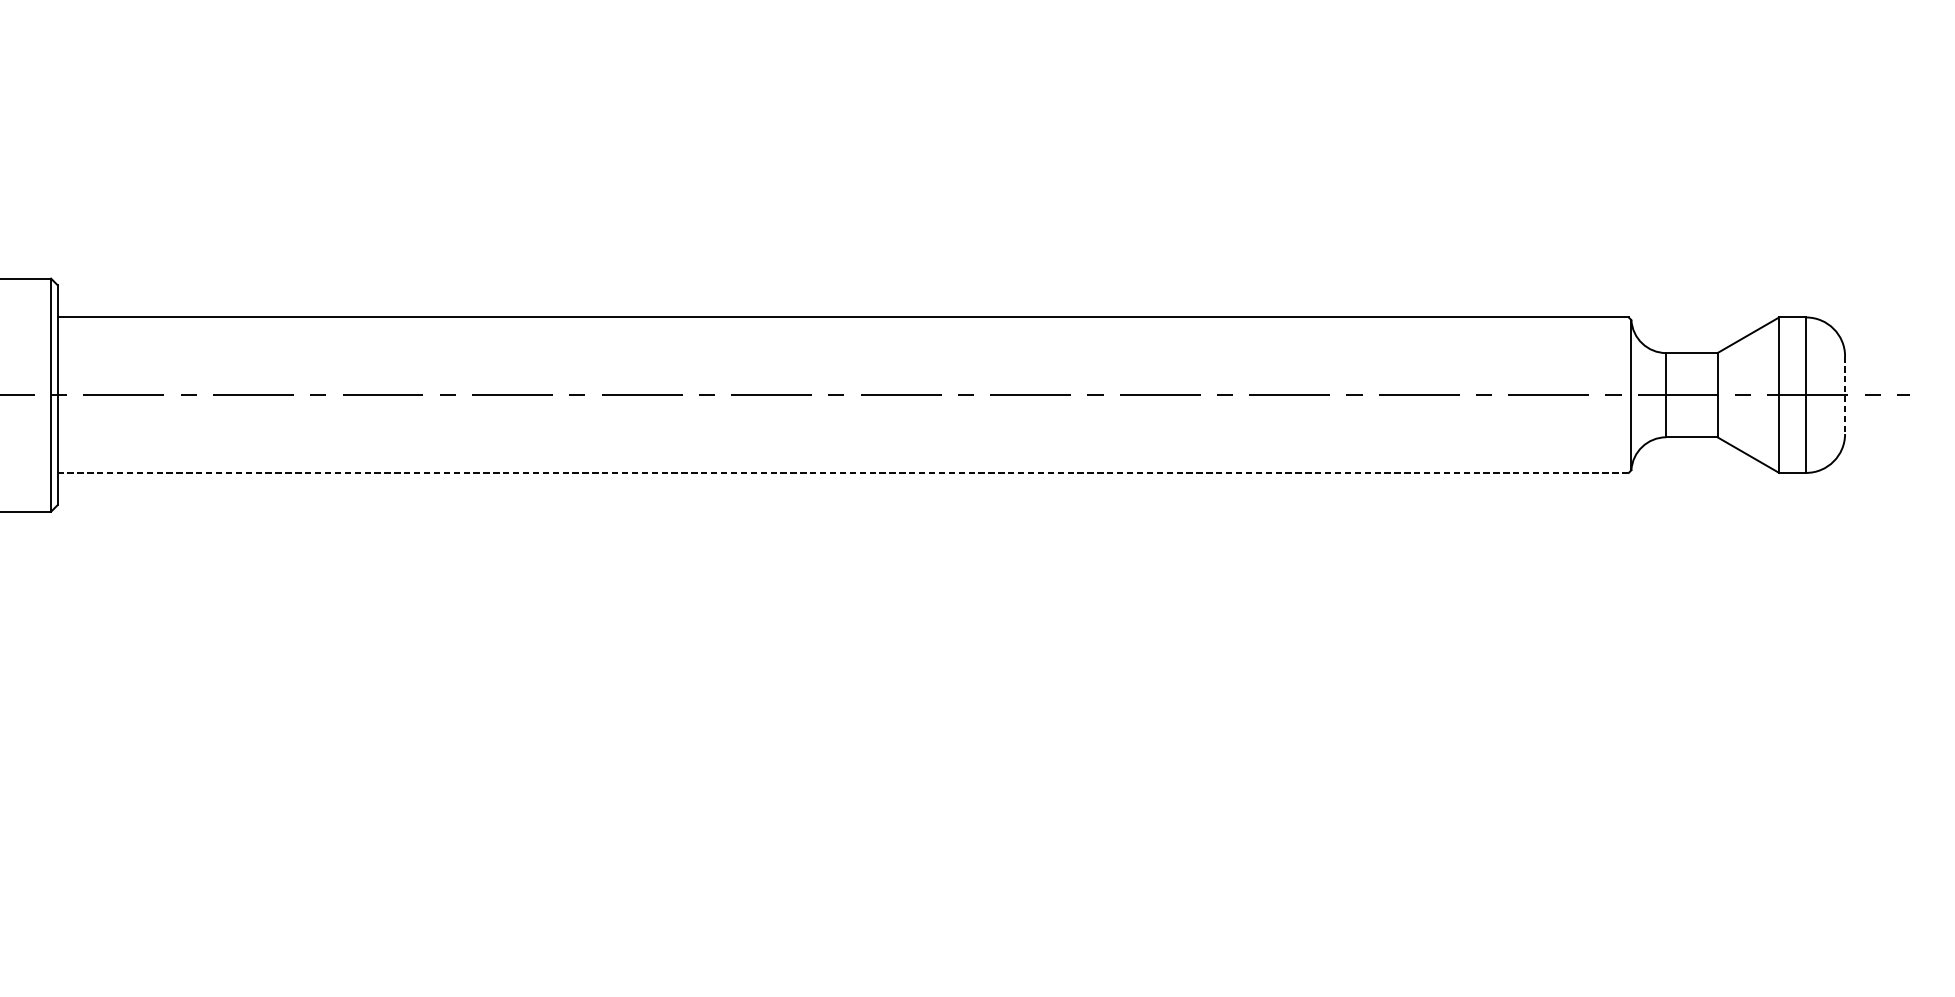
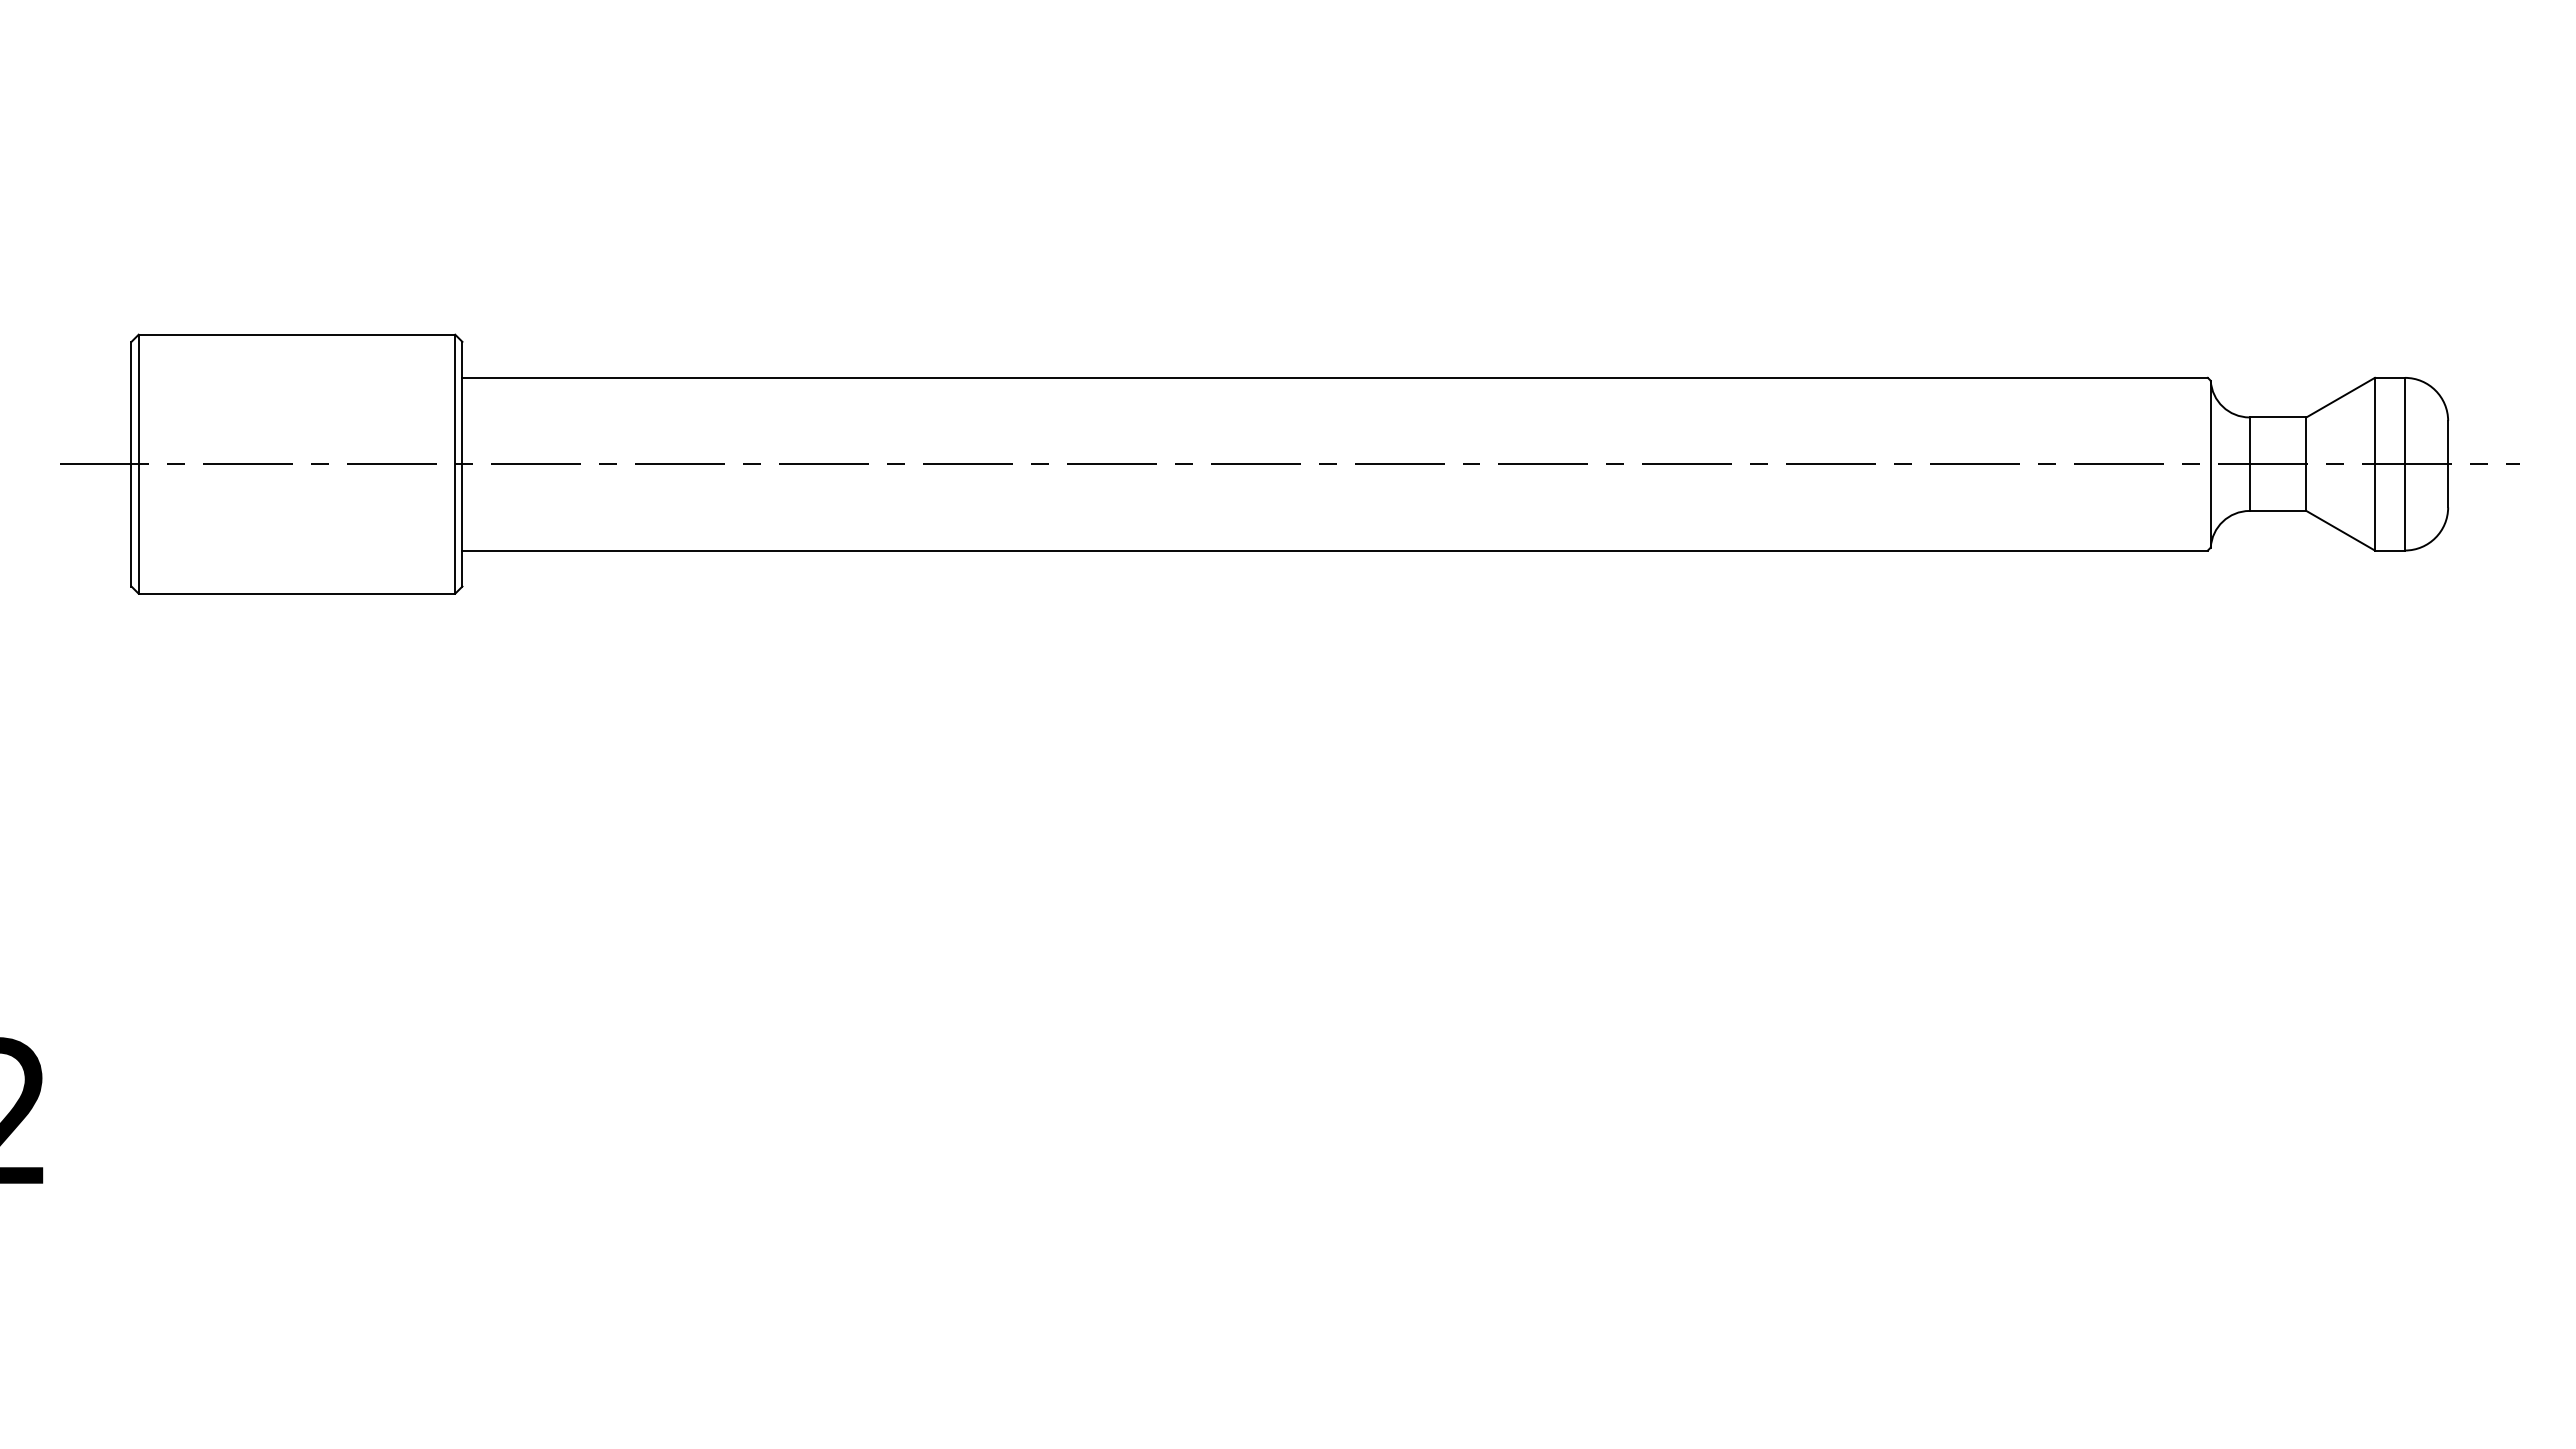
line: (1845, 395) -> (2448, 464), dashed -> solid
line: (843, 472) -> (1335, 550), dashed -> solid

